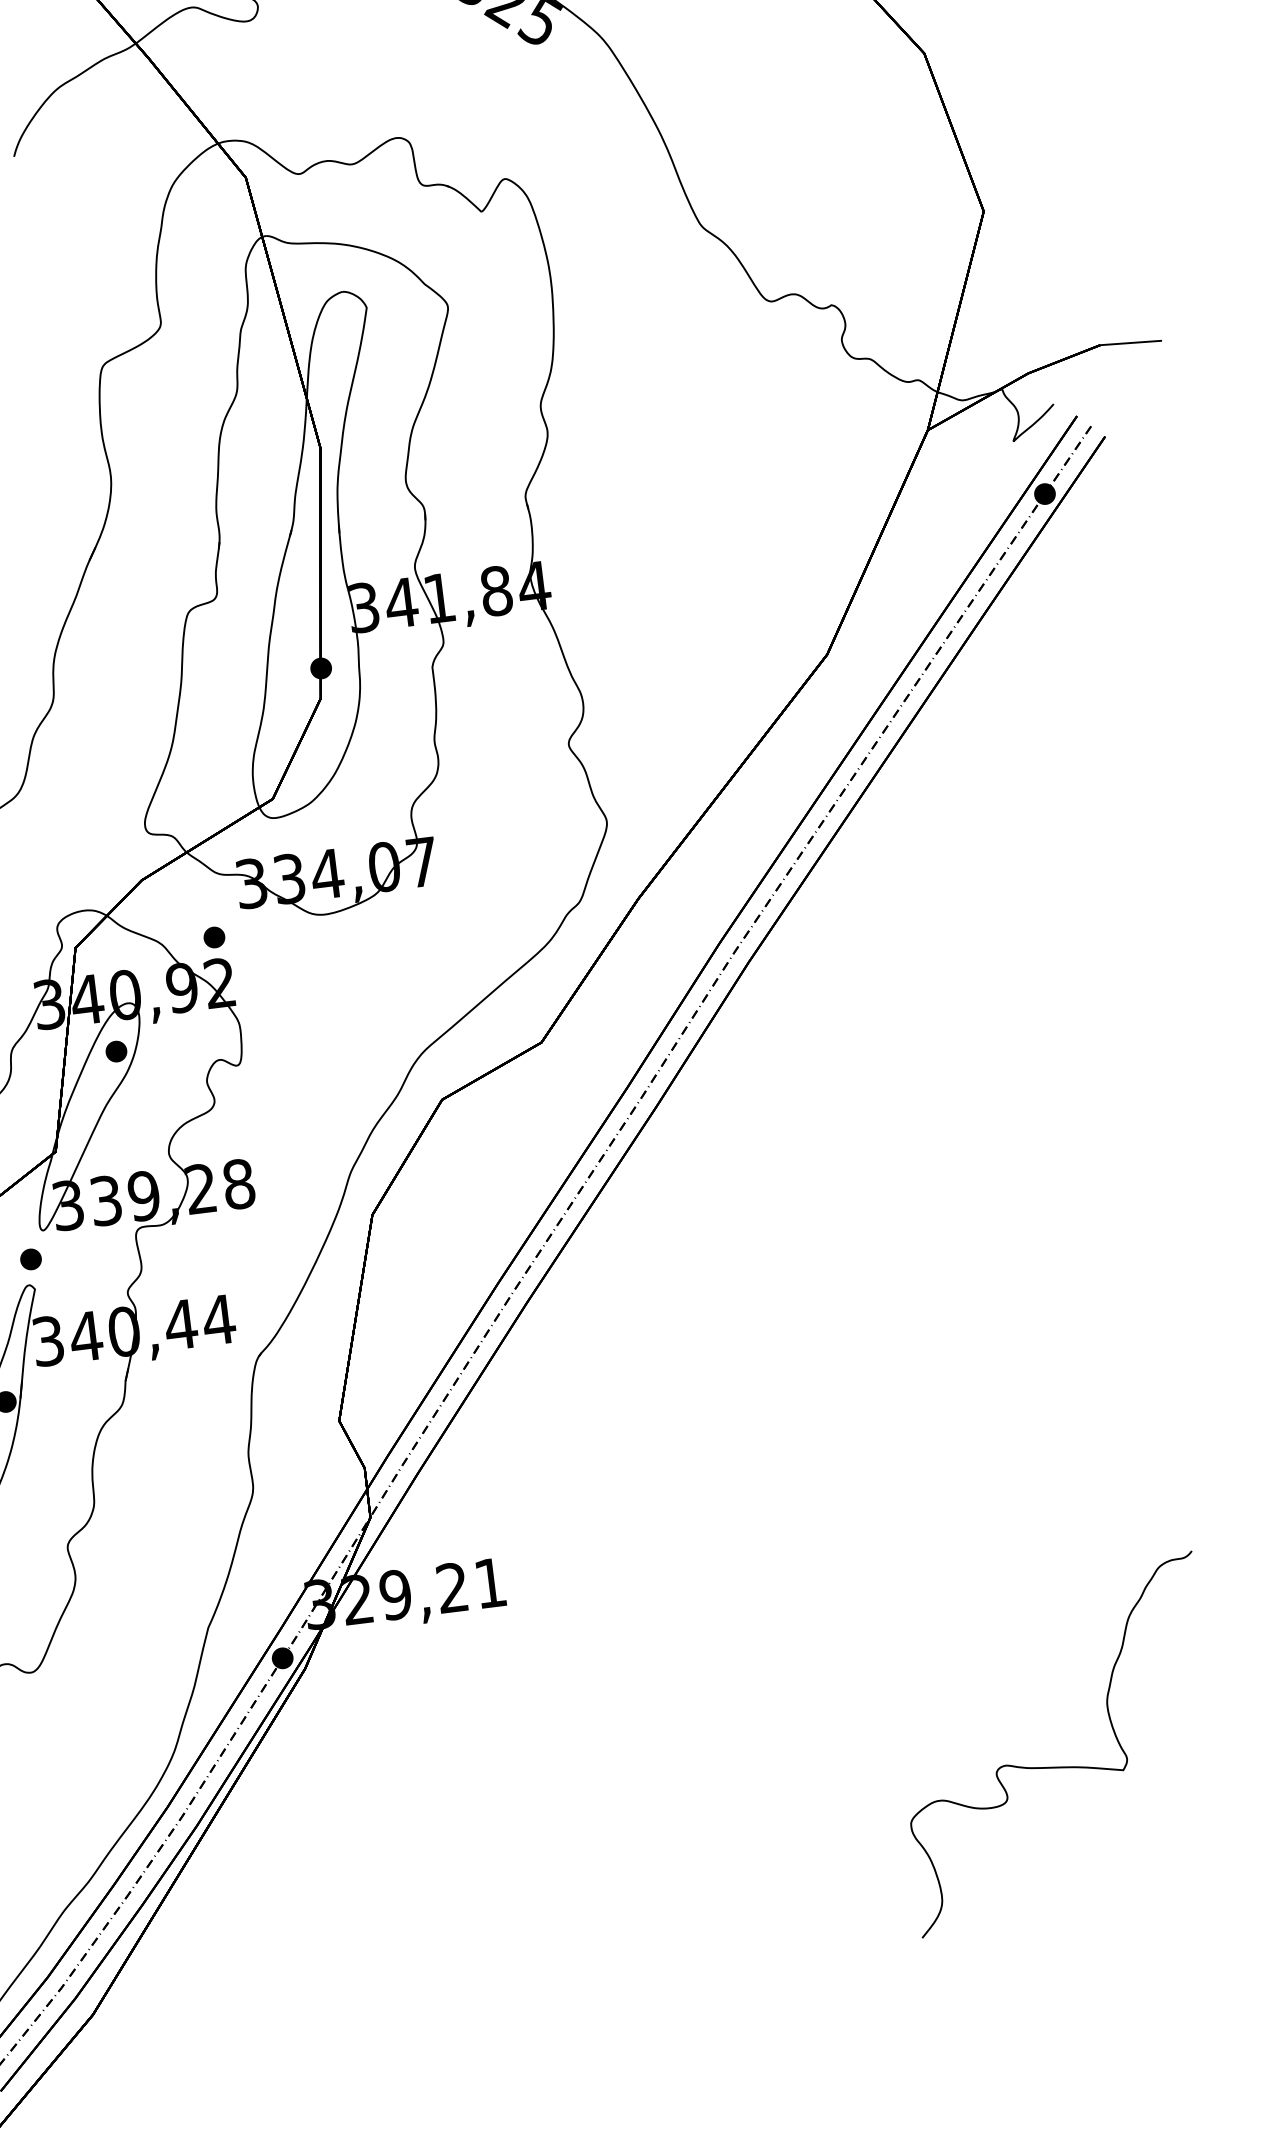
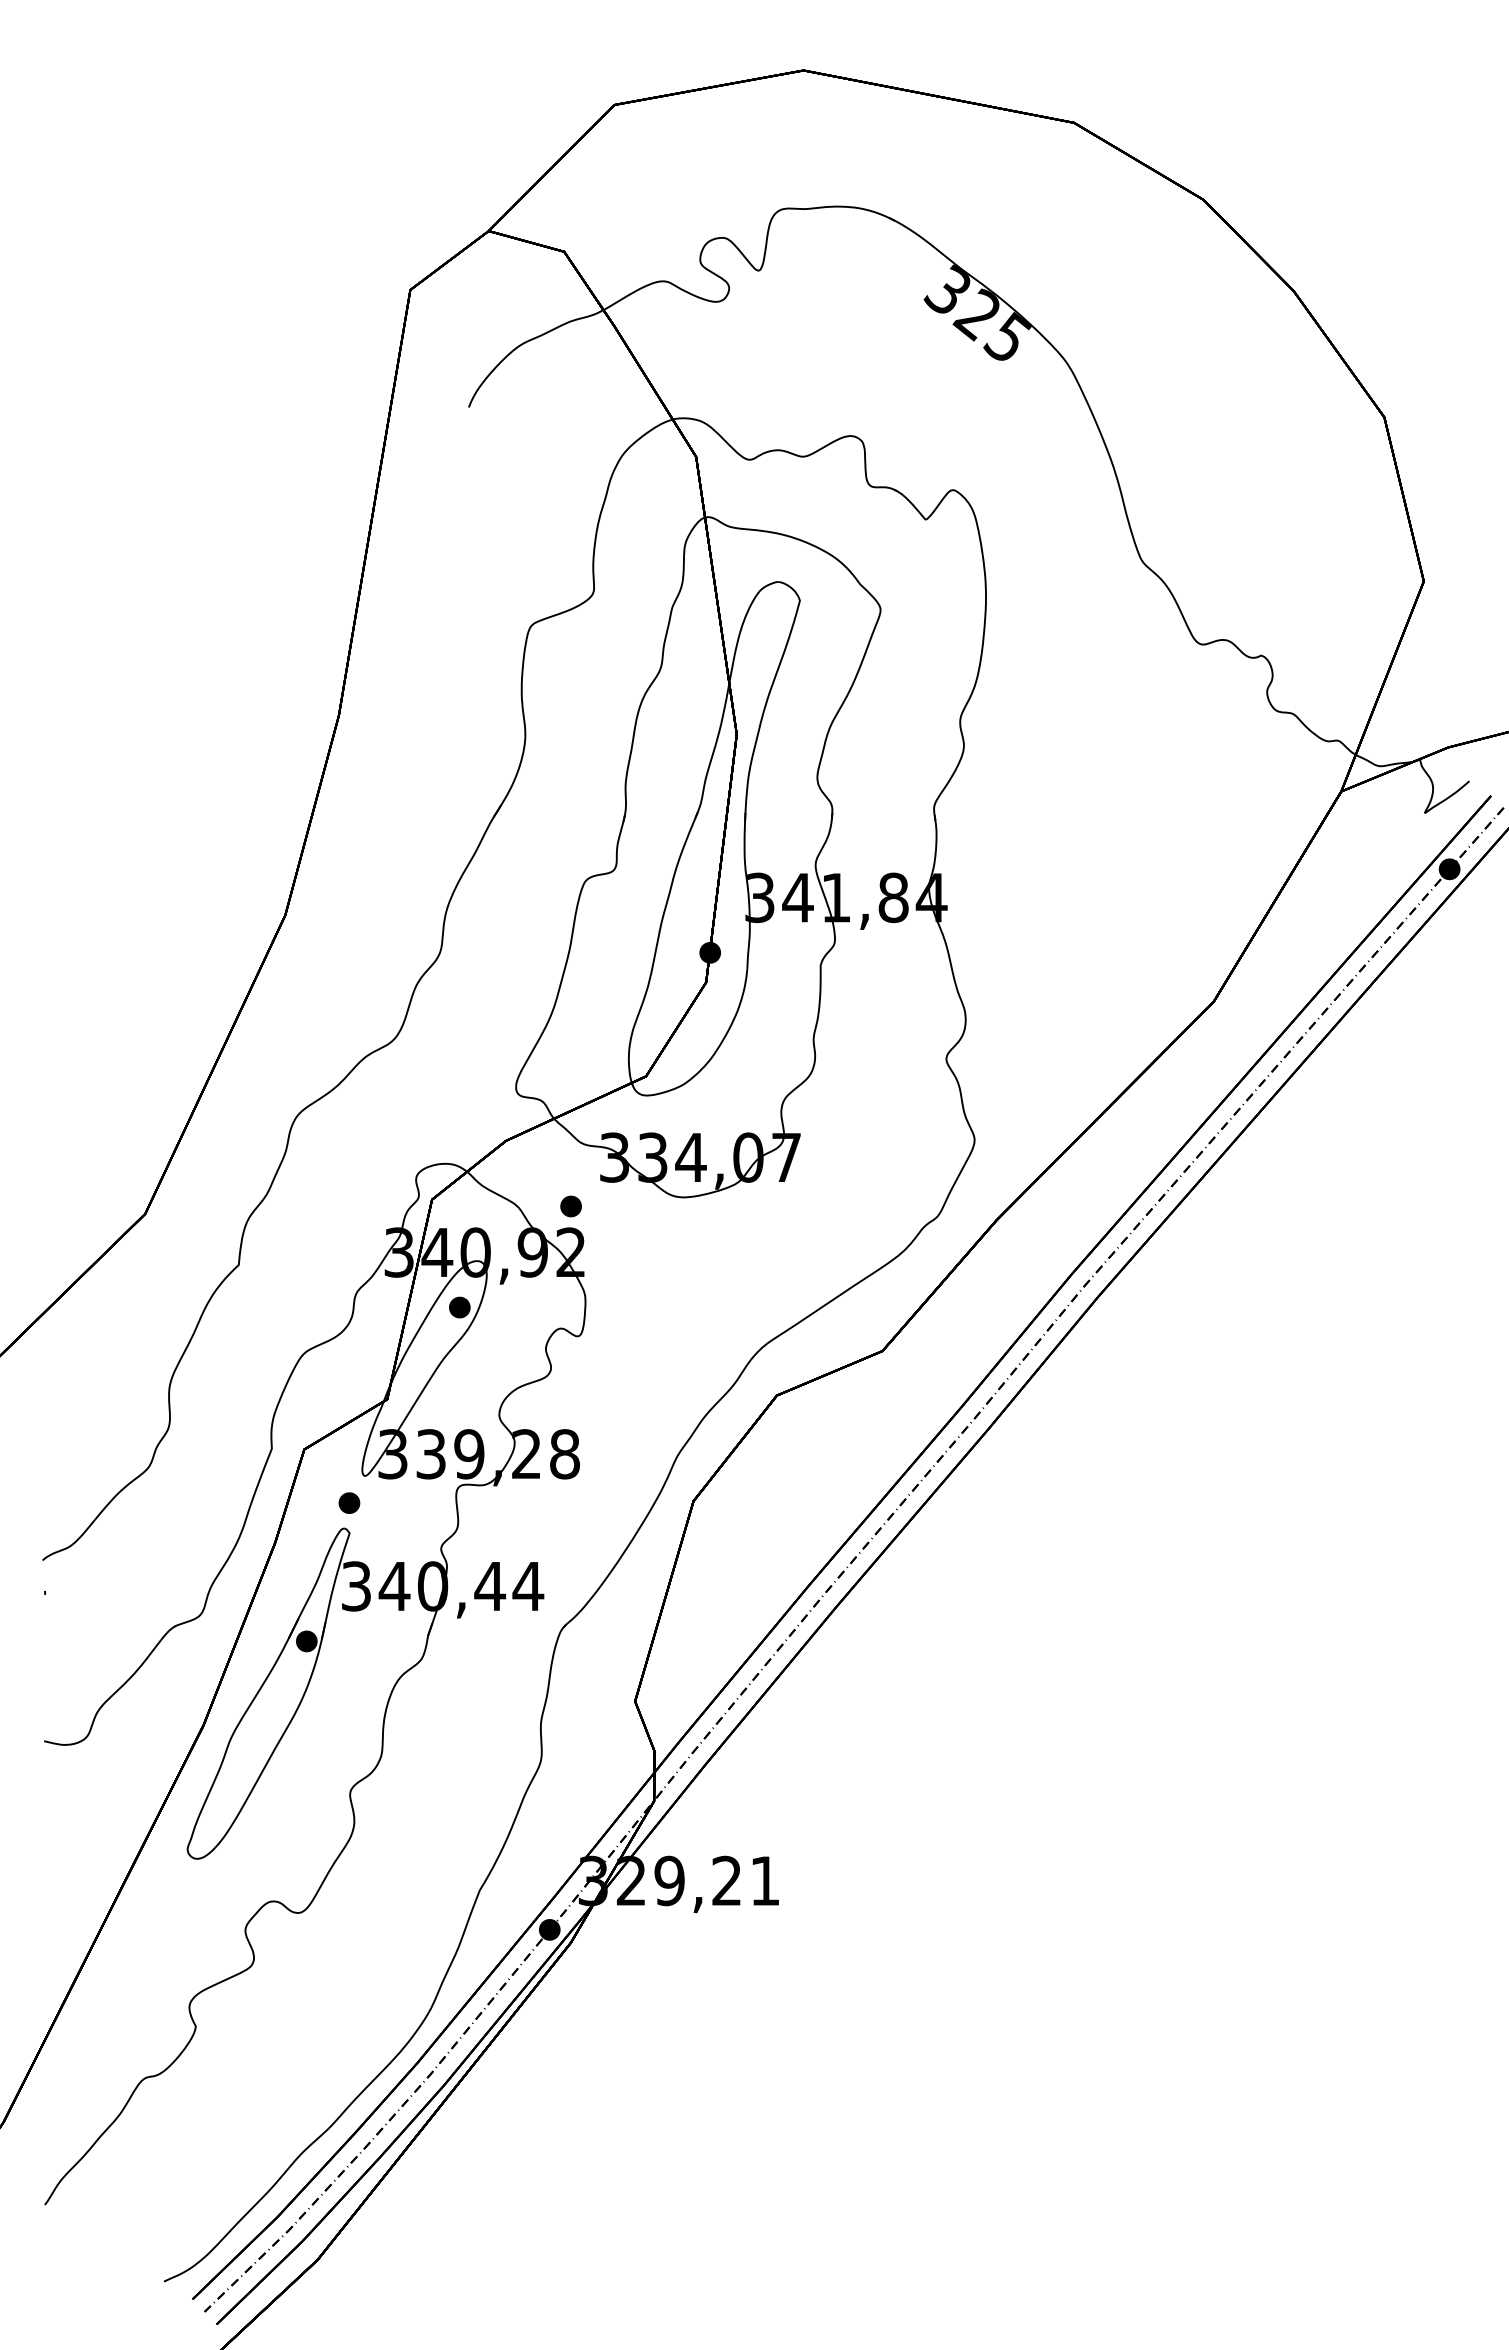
curve: (1056, 1766) -> (1303, 2132), removed

